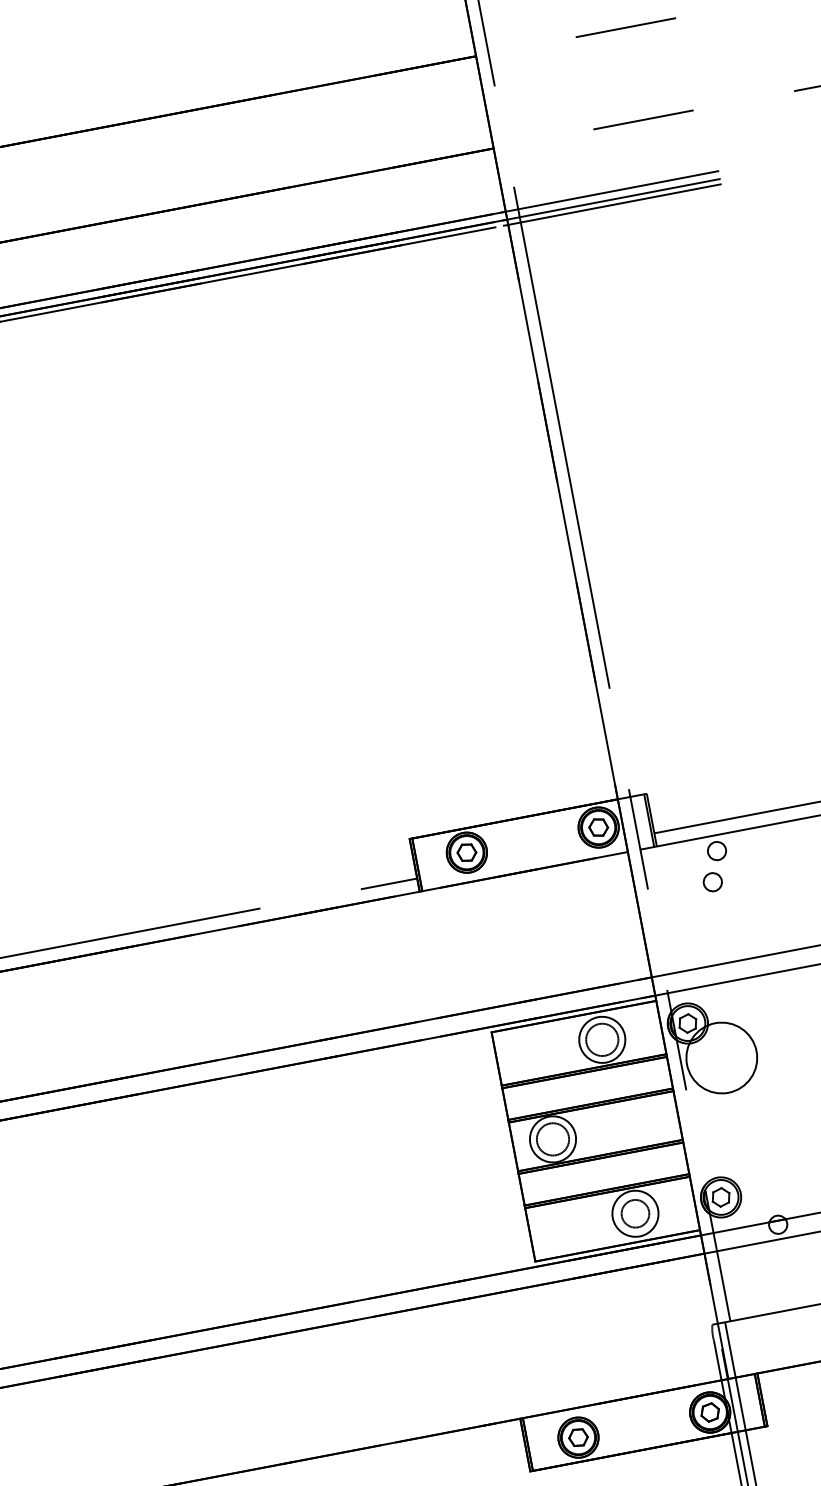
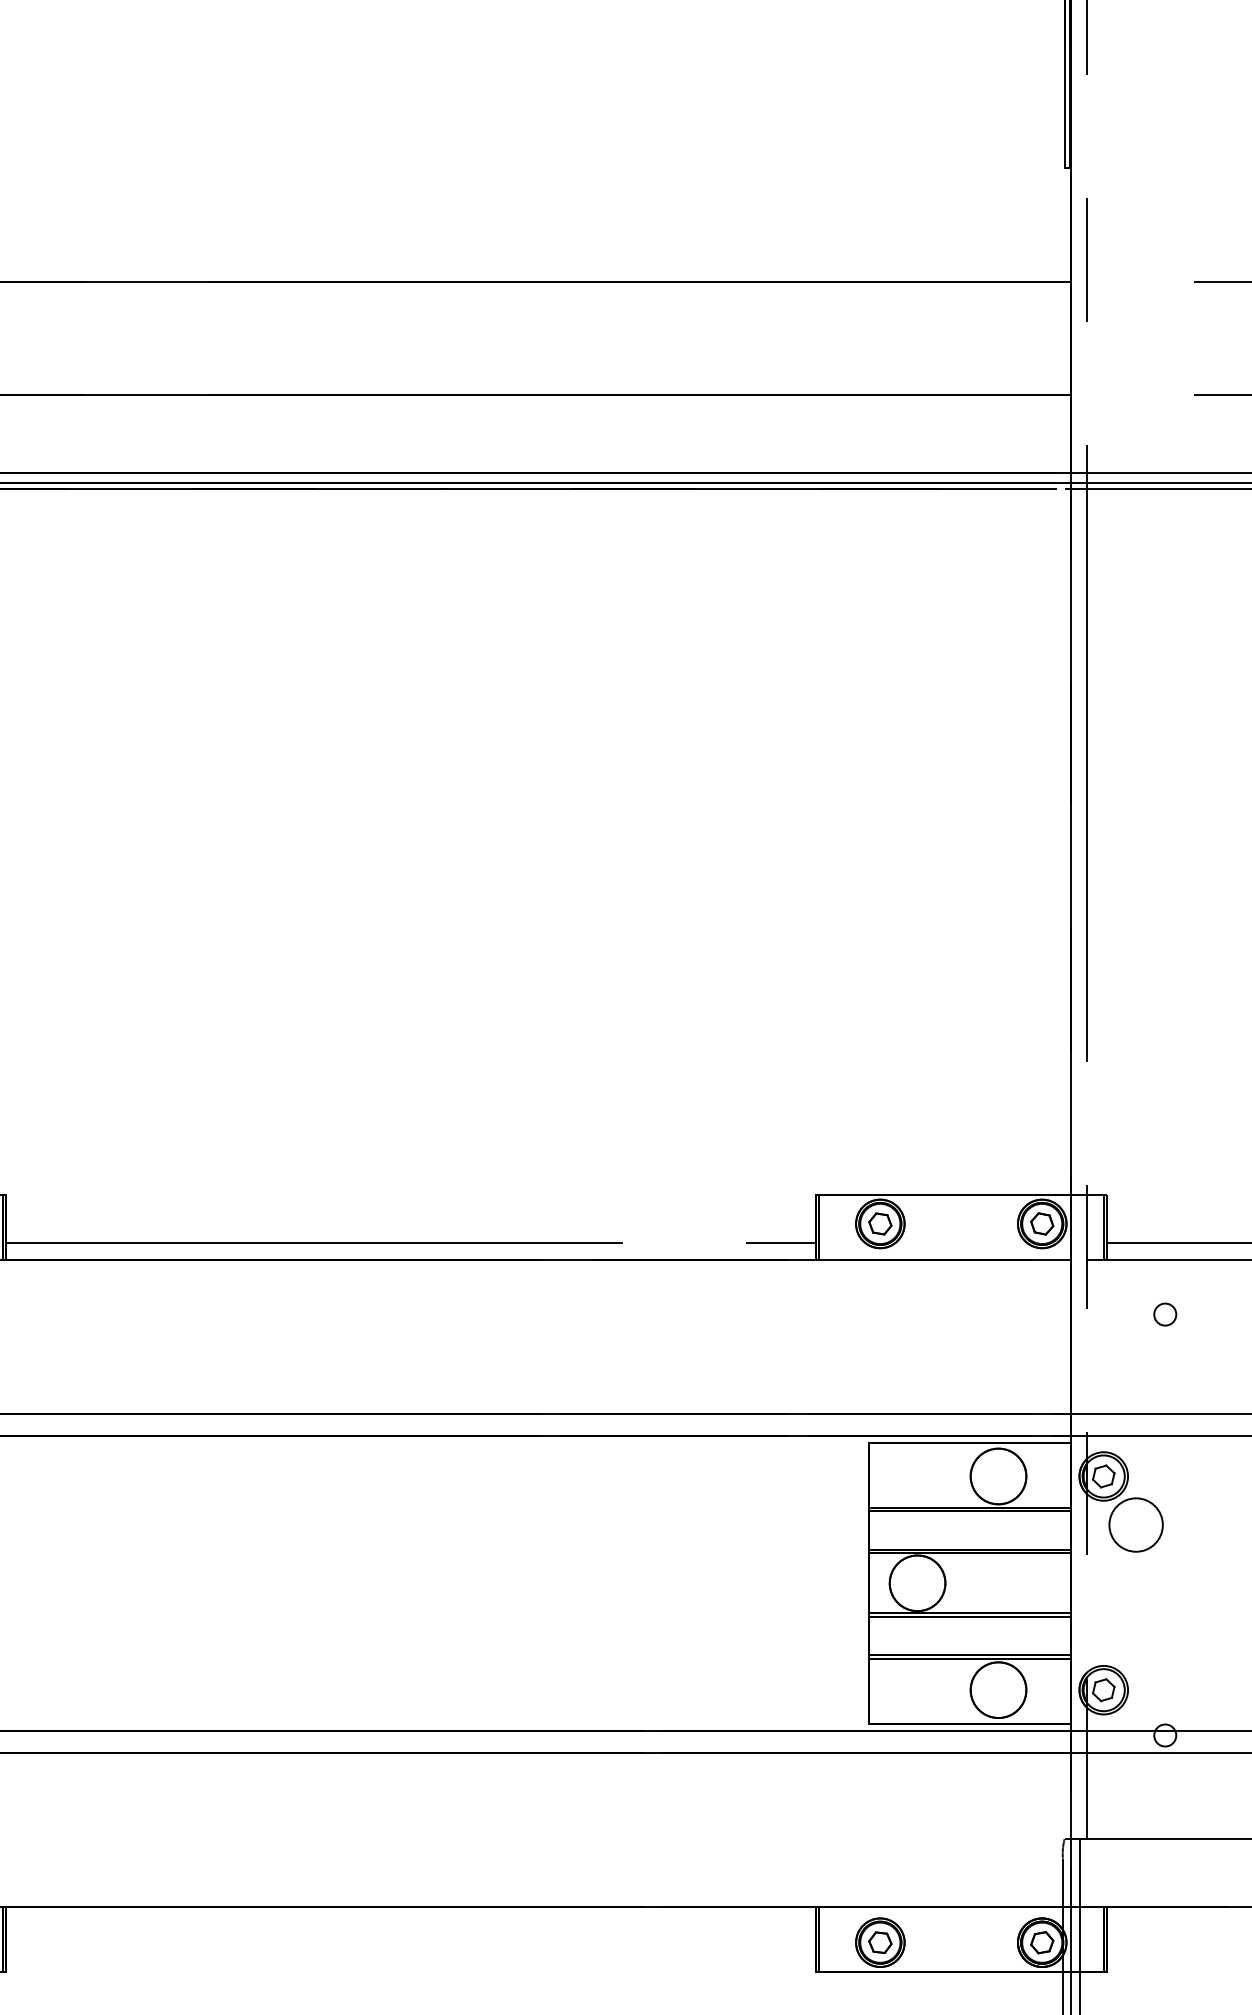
circle: (717, 850) -> (1177, 1278), removed
circle: (602, 1039) -> (998, 1476), size x1.43
circle: (721, 1057) -> (1135, 1524), size x0.62
circle: (552, 1139) -> (917, 1583), size x1.43
circle: (635, 1214) -> (998, 1690), size x1.67

